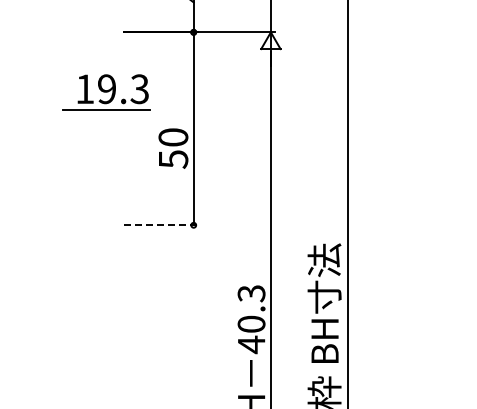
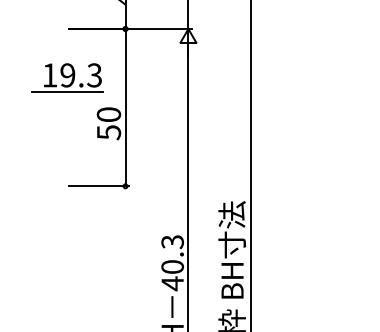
part: (106, 92) -> (67, 78), moved
line: (160, 225) -> (98, 186), dashed -> solid

